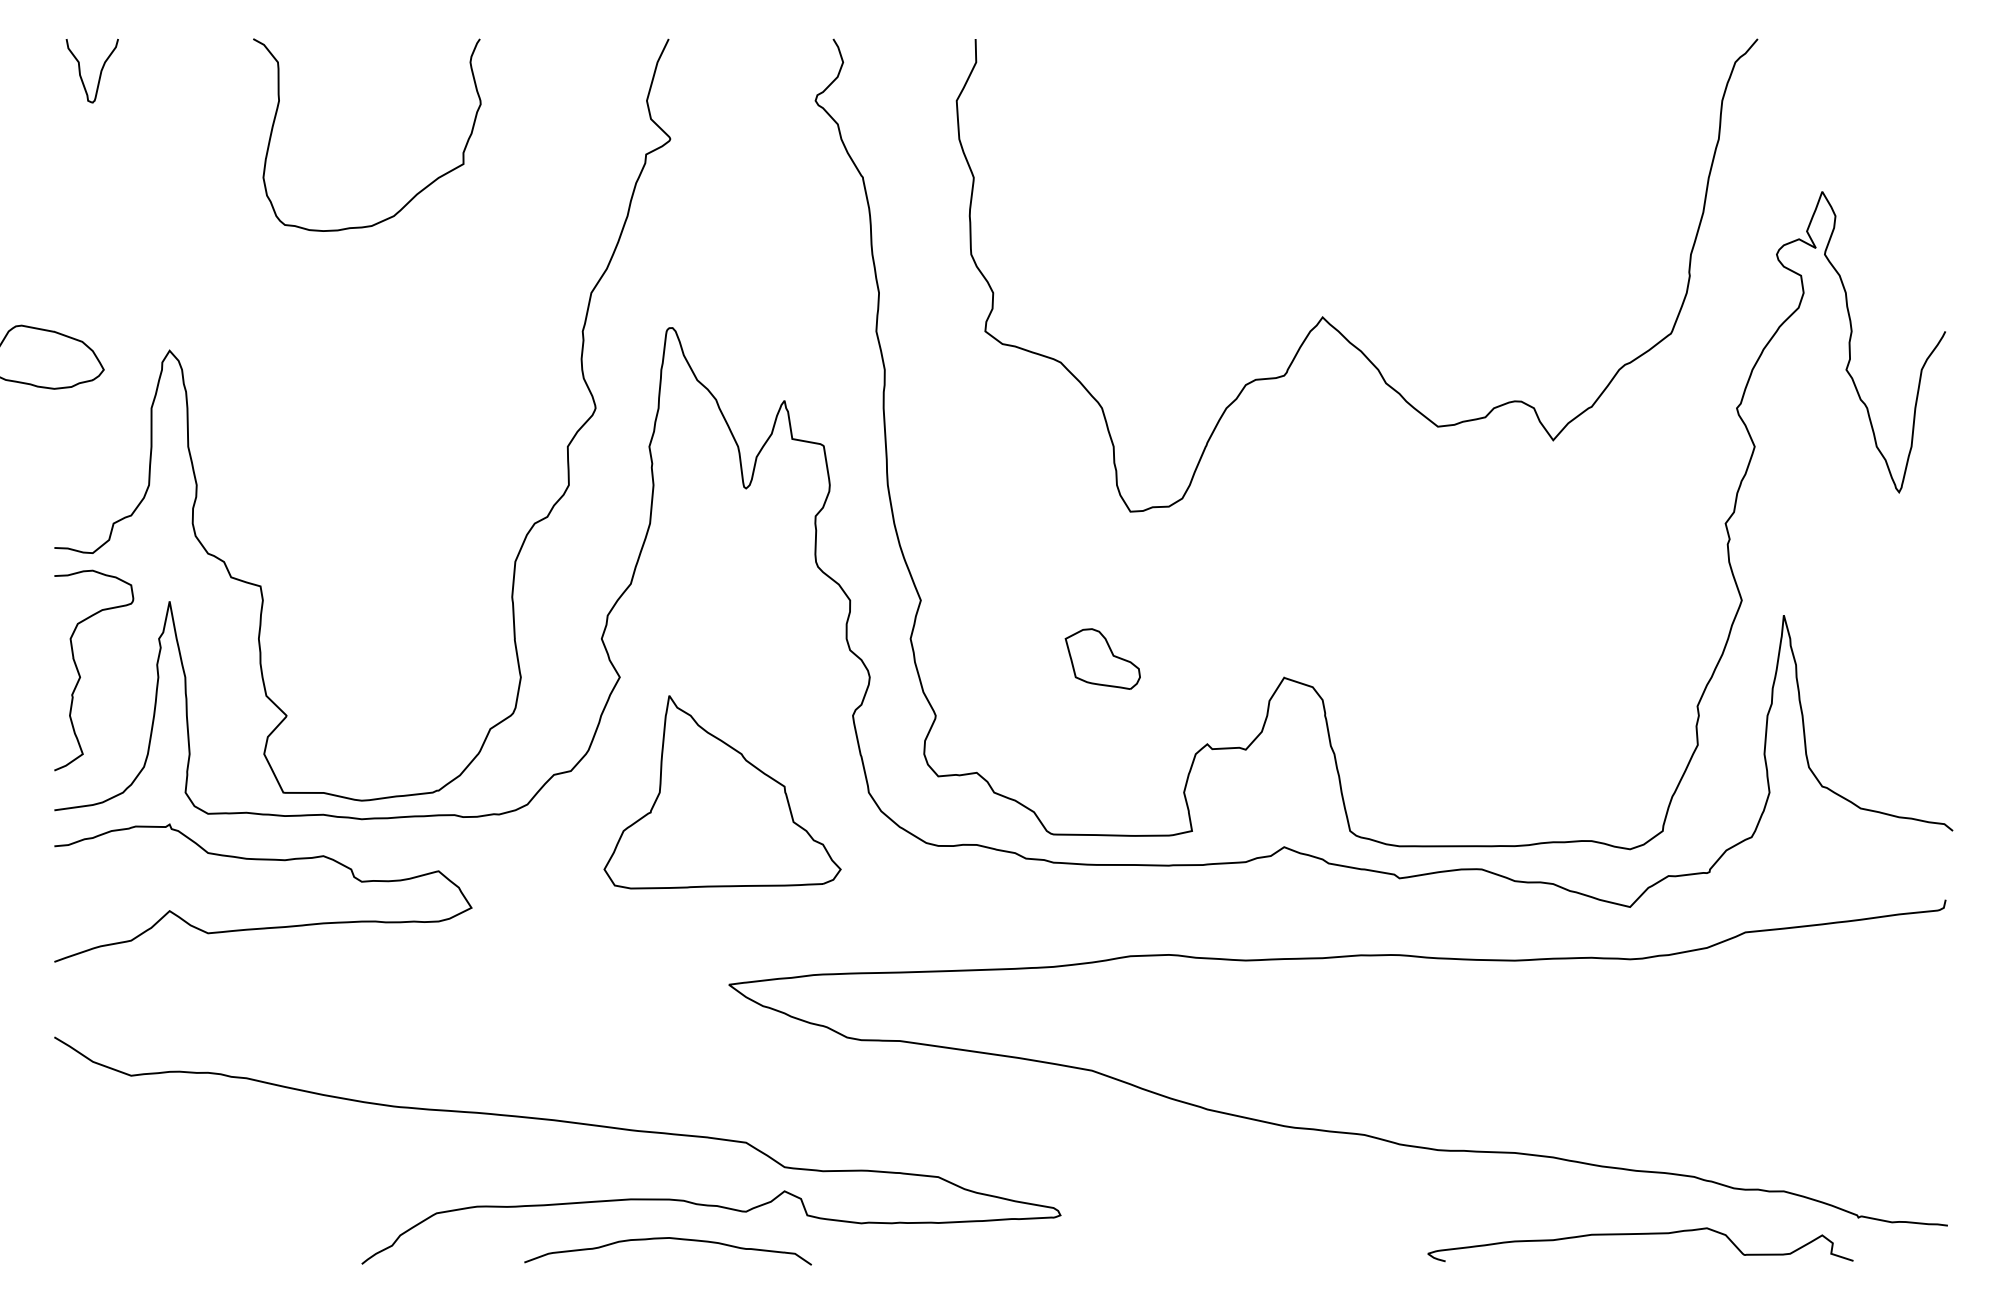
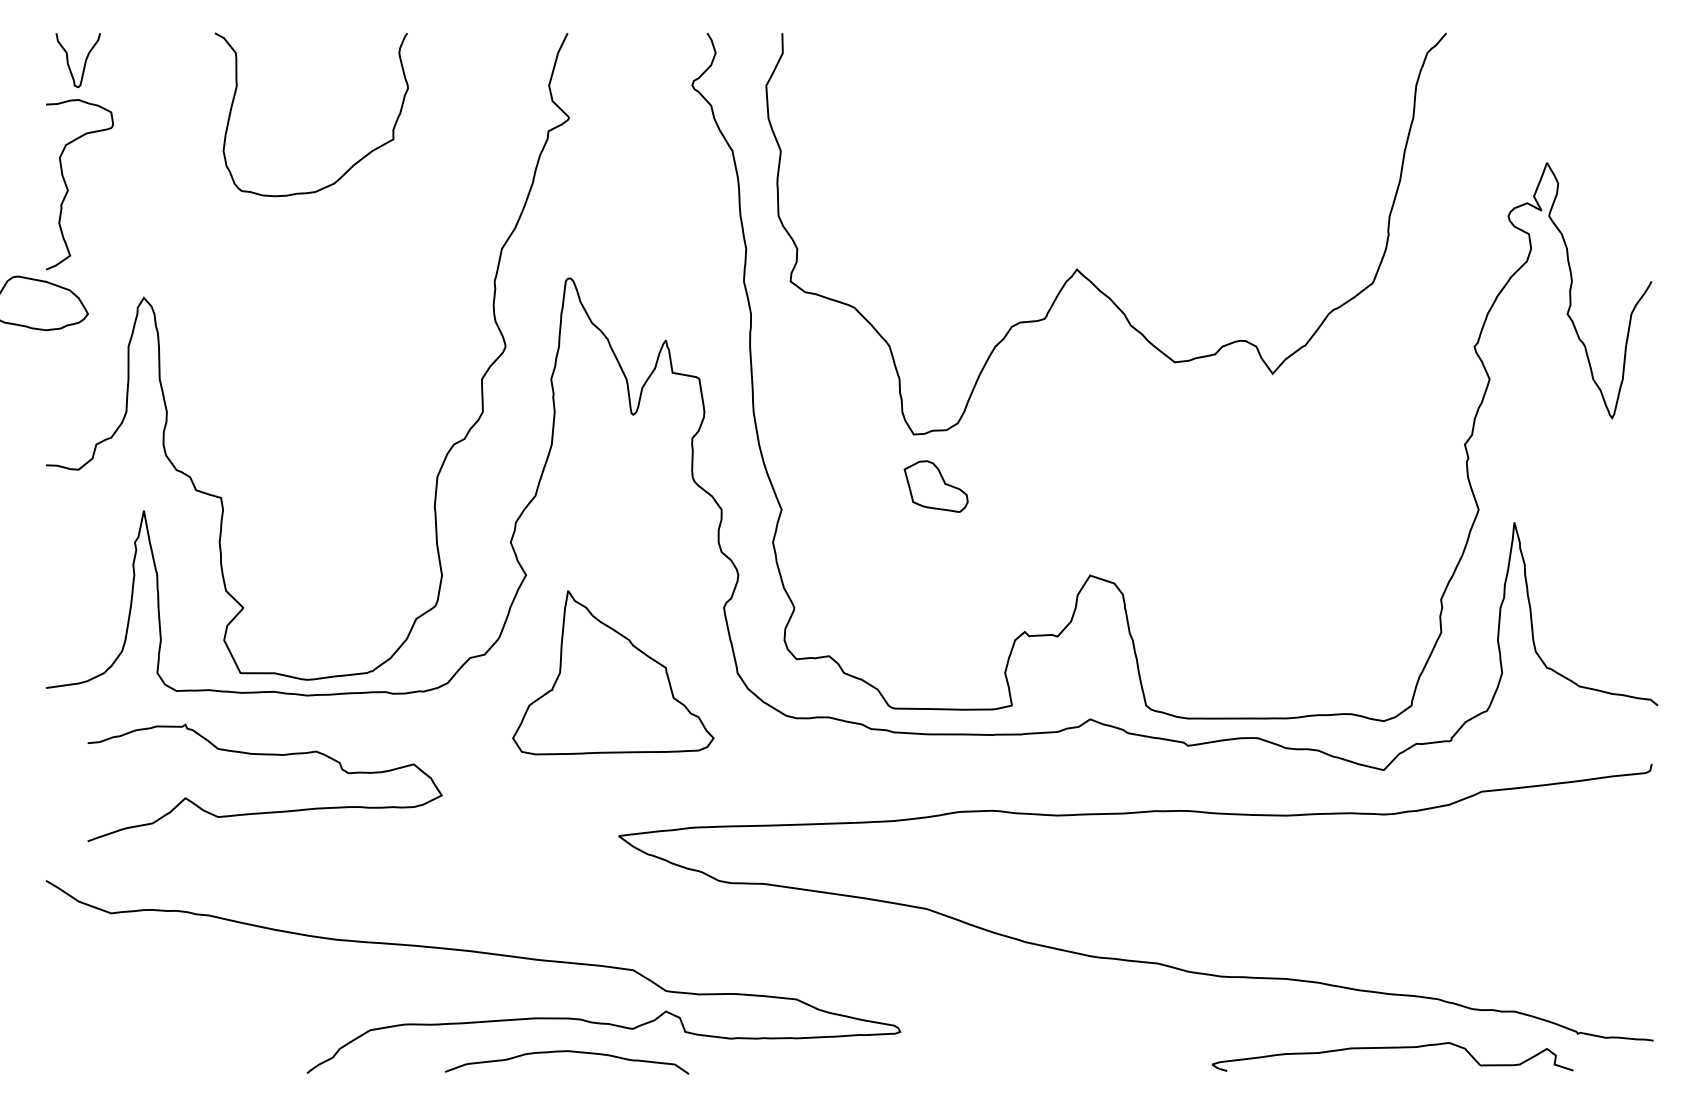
curve: (1323, 316) -> (1077, 268), moved
part: (1102, 658) -> (935, 486), moved
curve: (80, 674) -> (68, 188), moved
curve: (263, 860) -> (265, 755), moved

